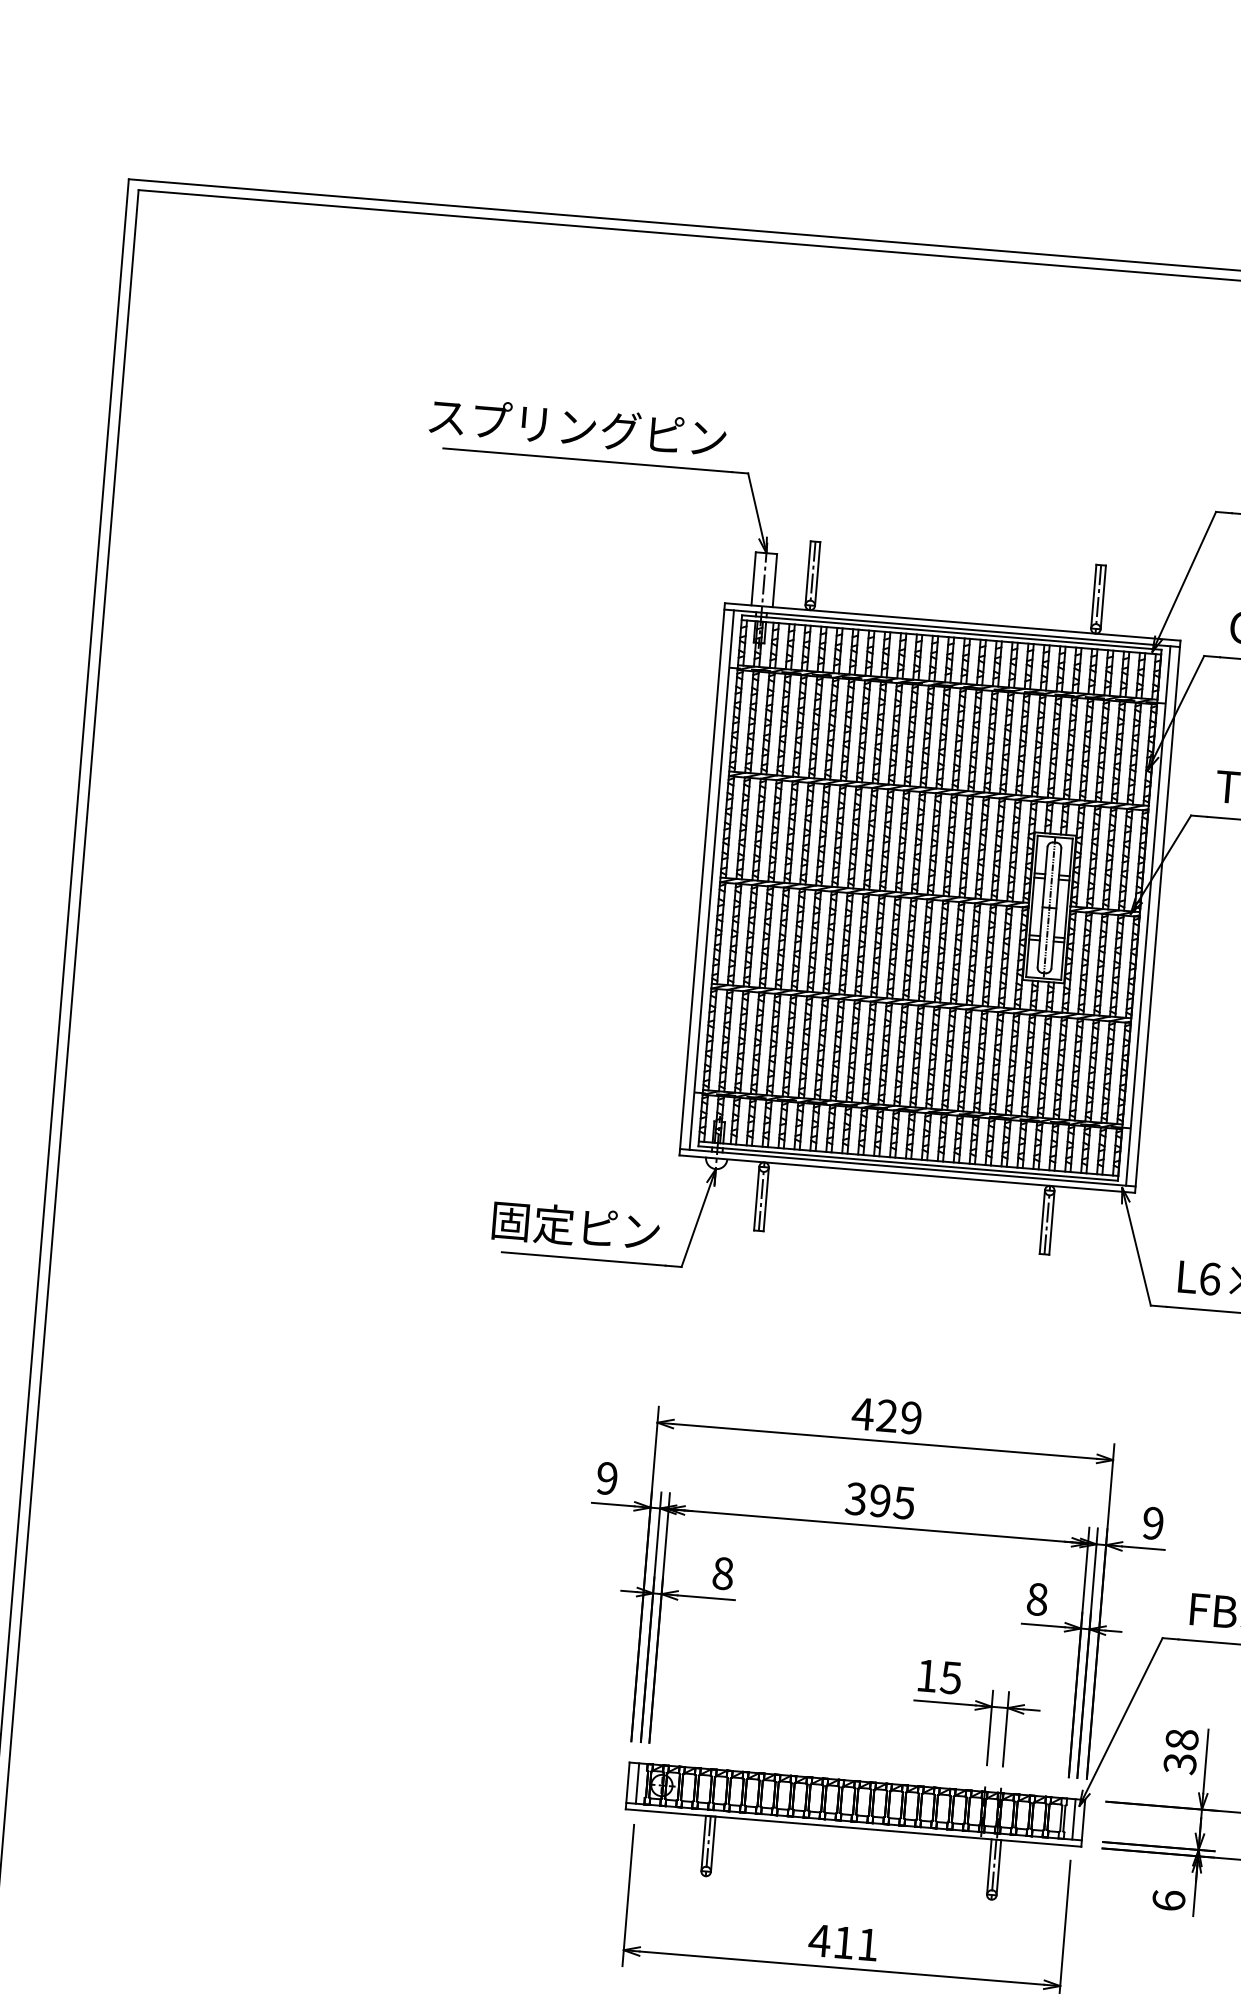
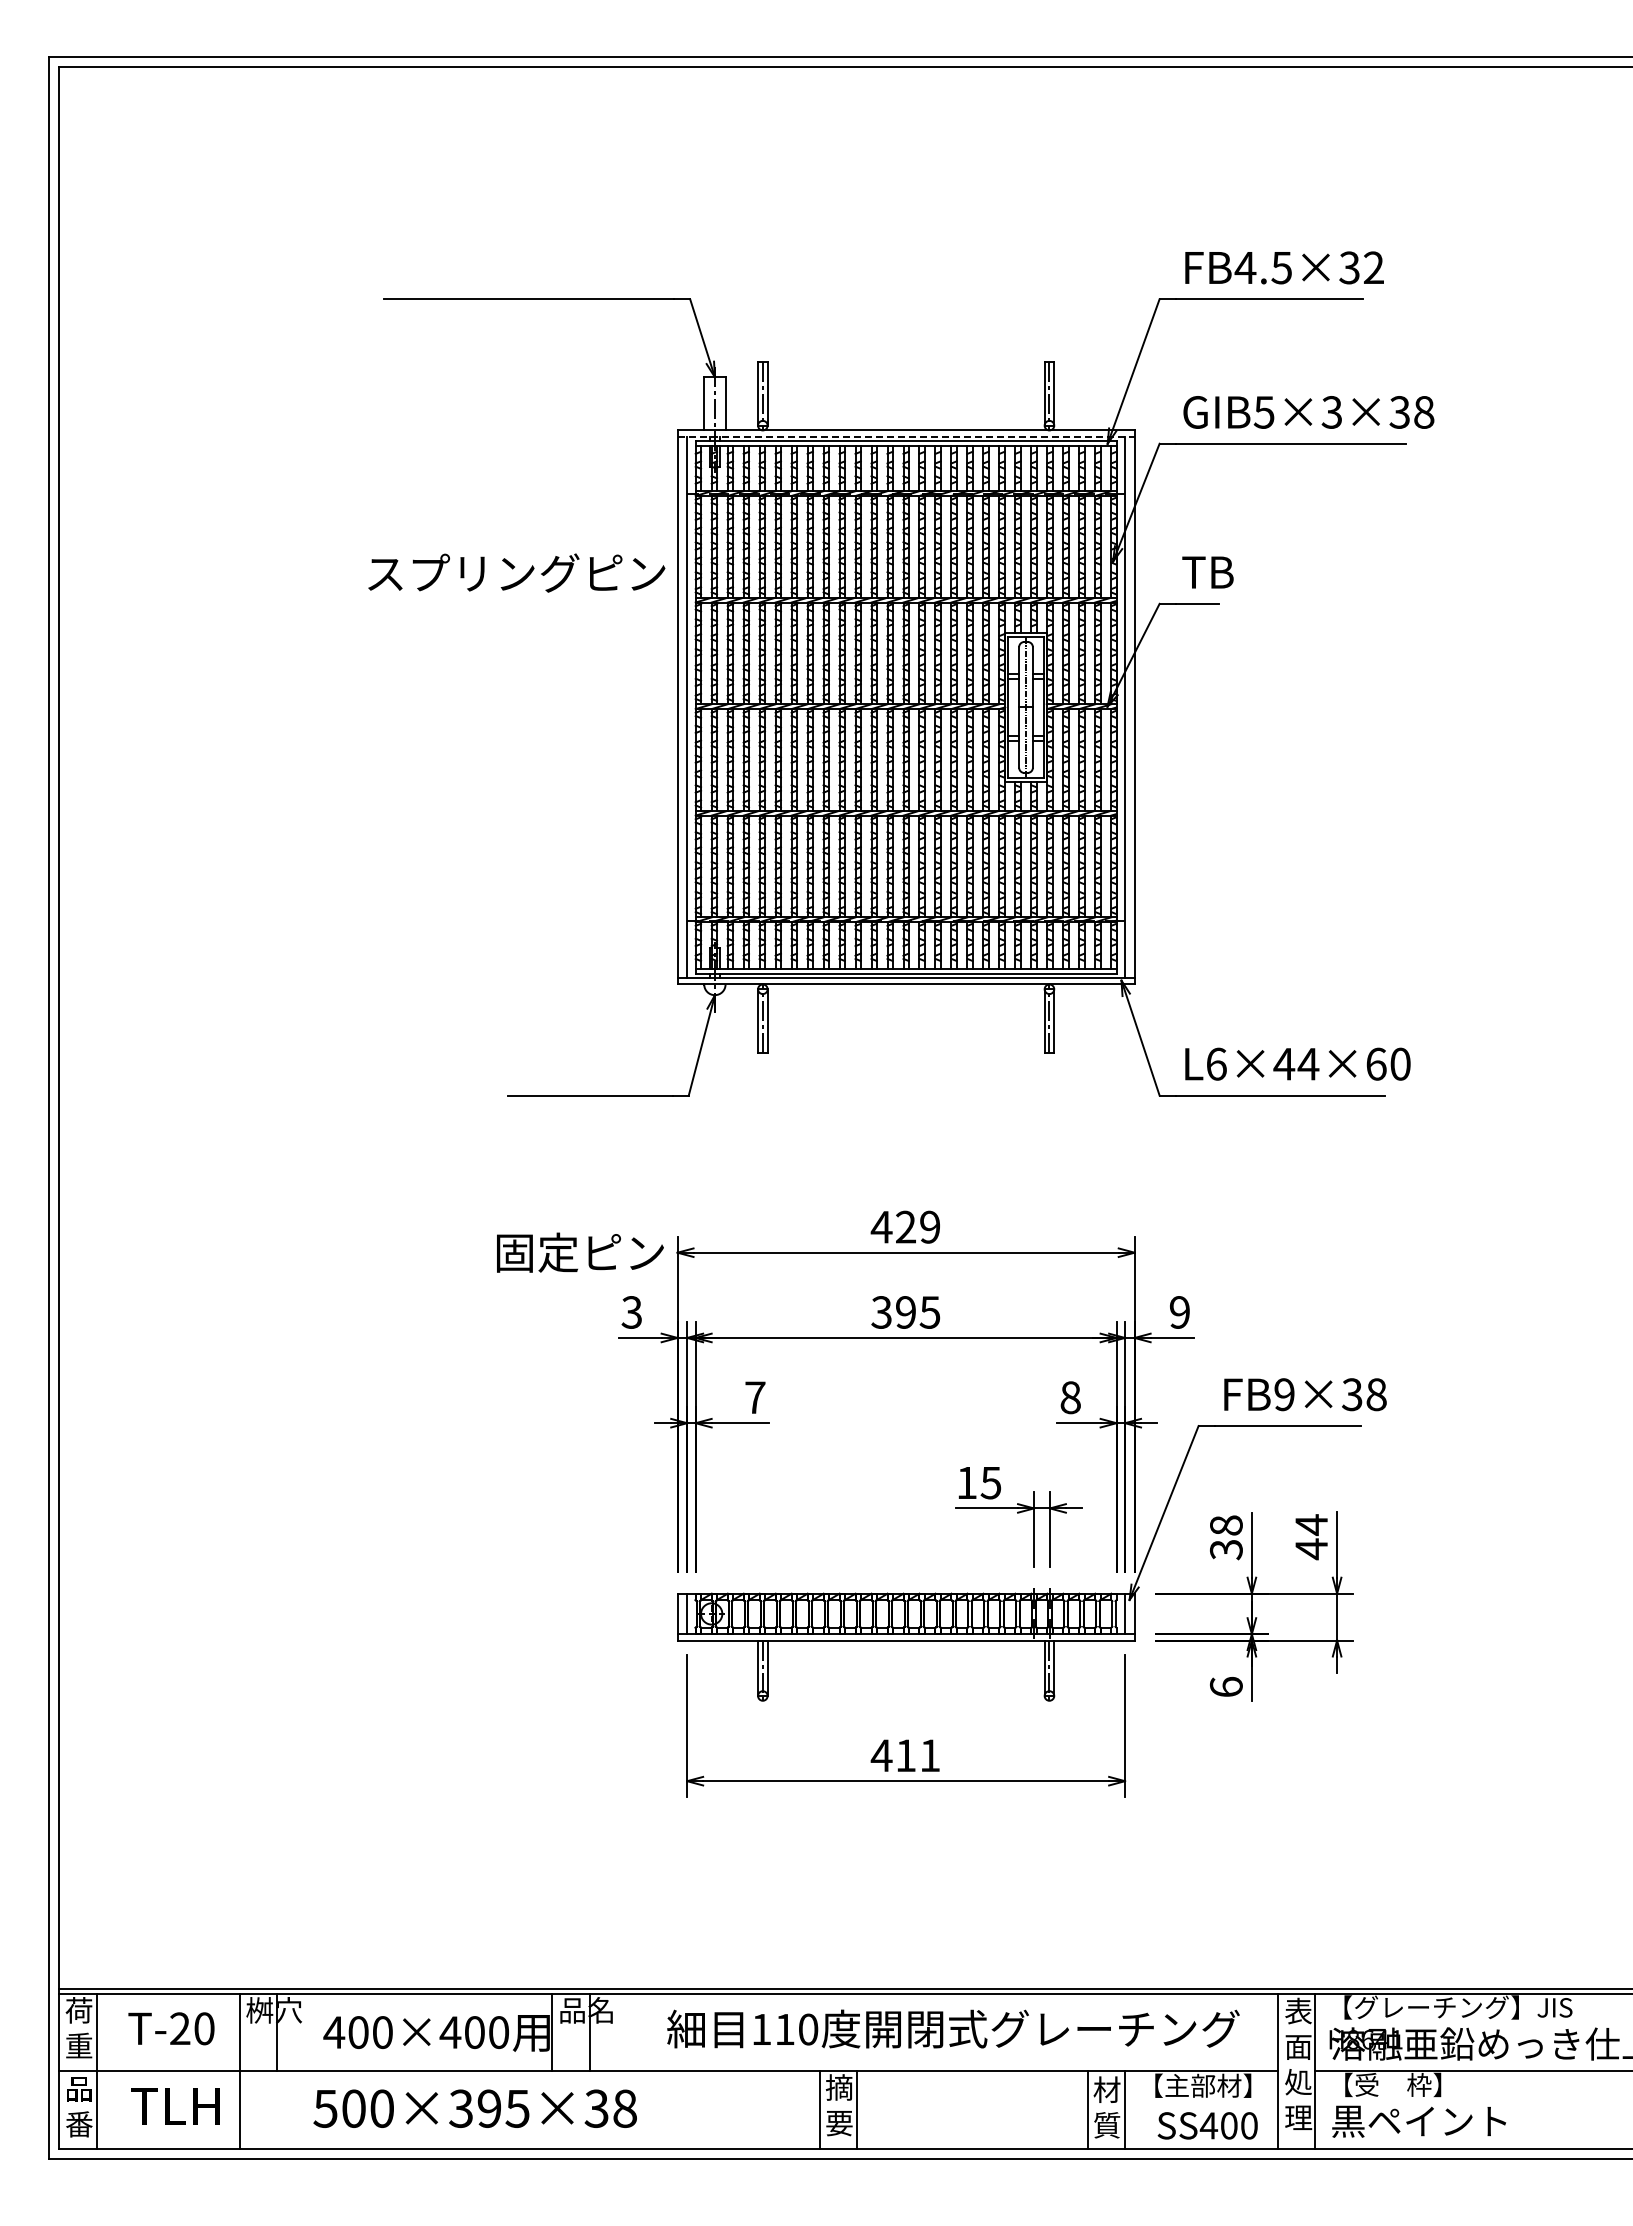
text: (577, 426) -> (516, 572), moved
line: (952, 628) -> (906, 436), solid -> dashed
text: (576, 1226) -> (580, 1252), moved
text: (606, 1478) -> (631, 1312), 9 -> 3
text: (723, 1573) -> (755, 1397), 8 -> 7

